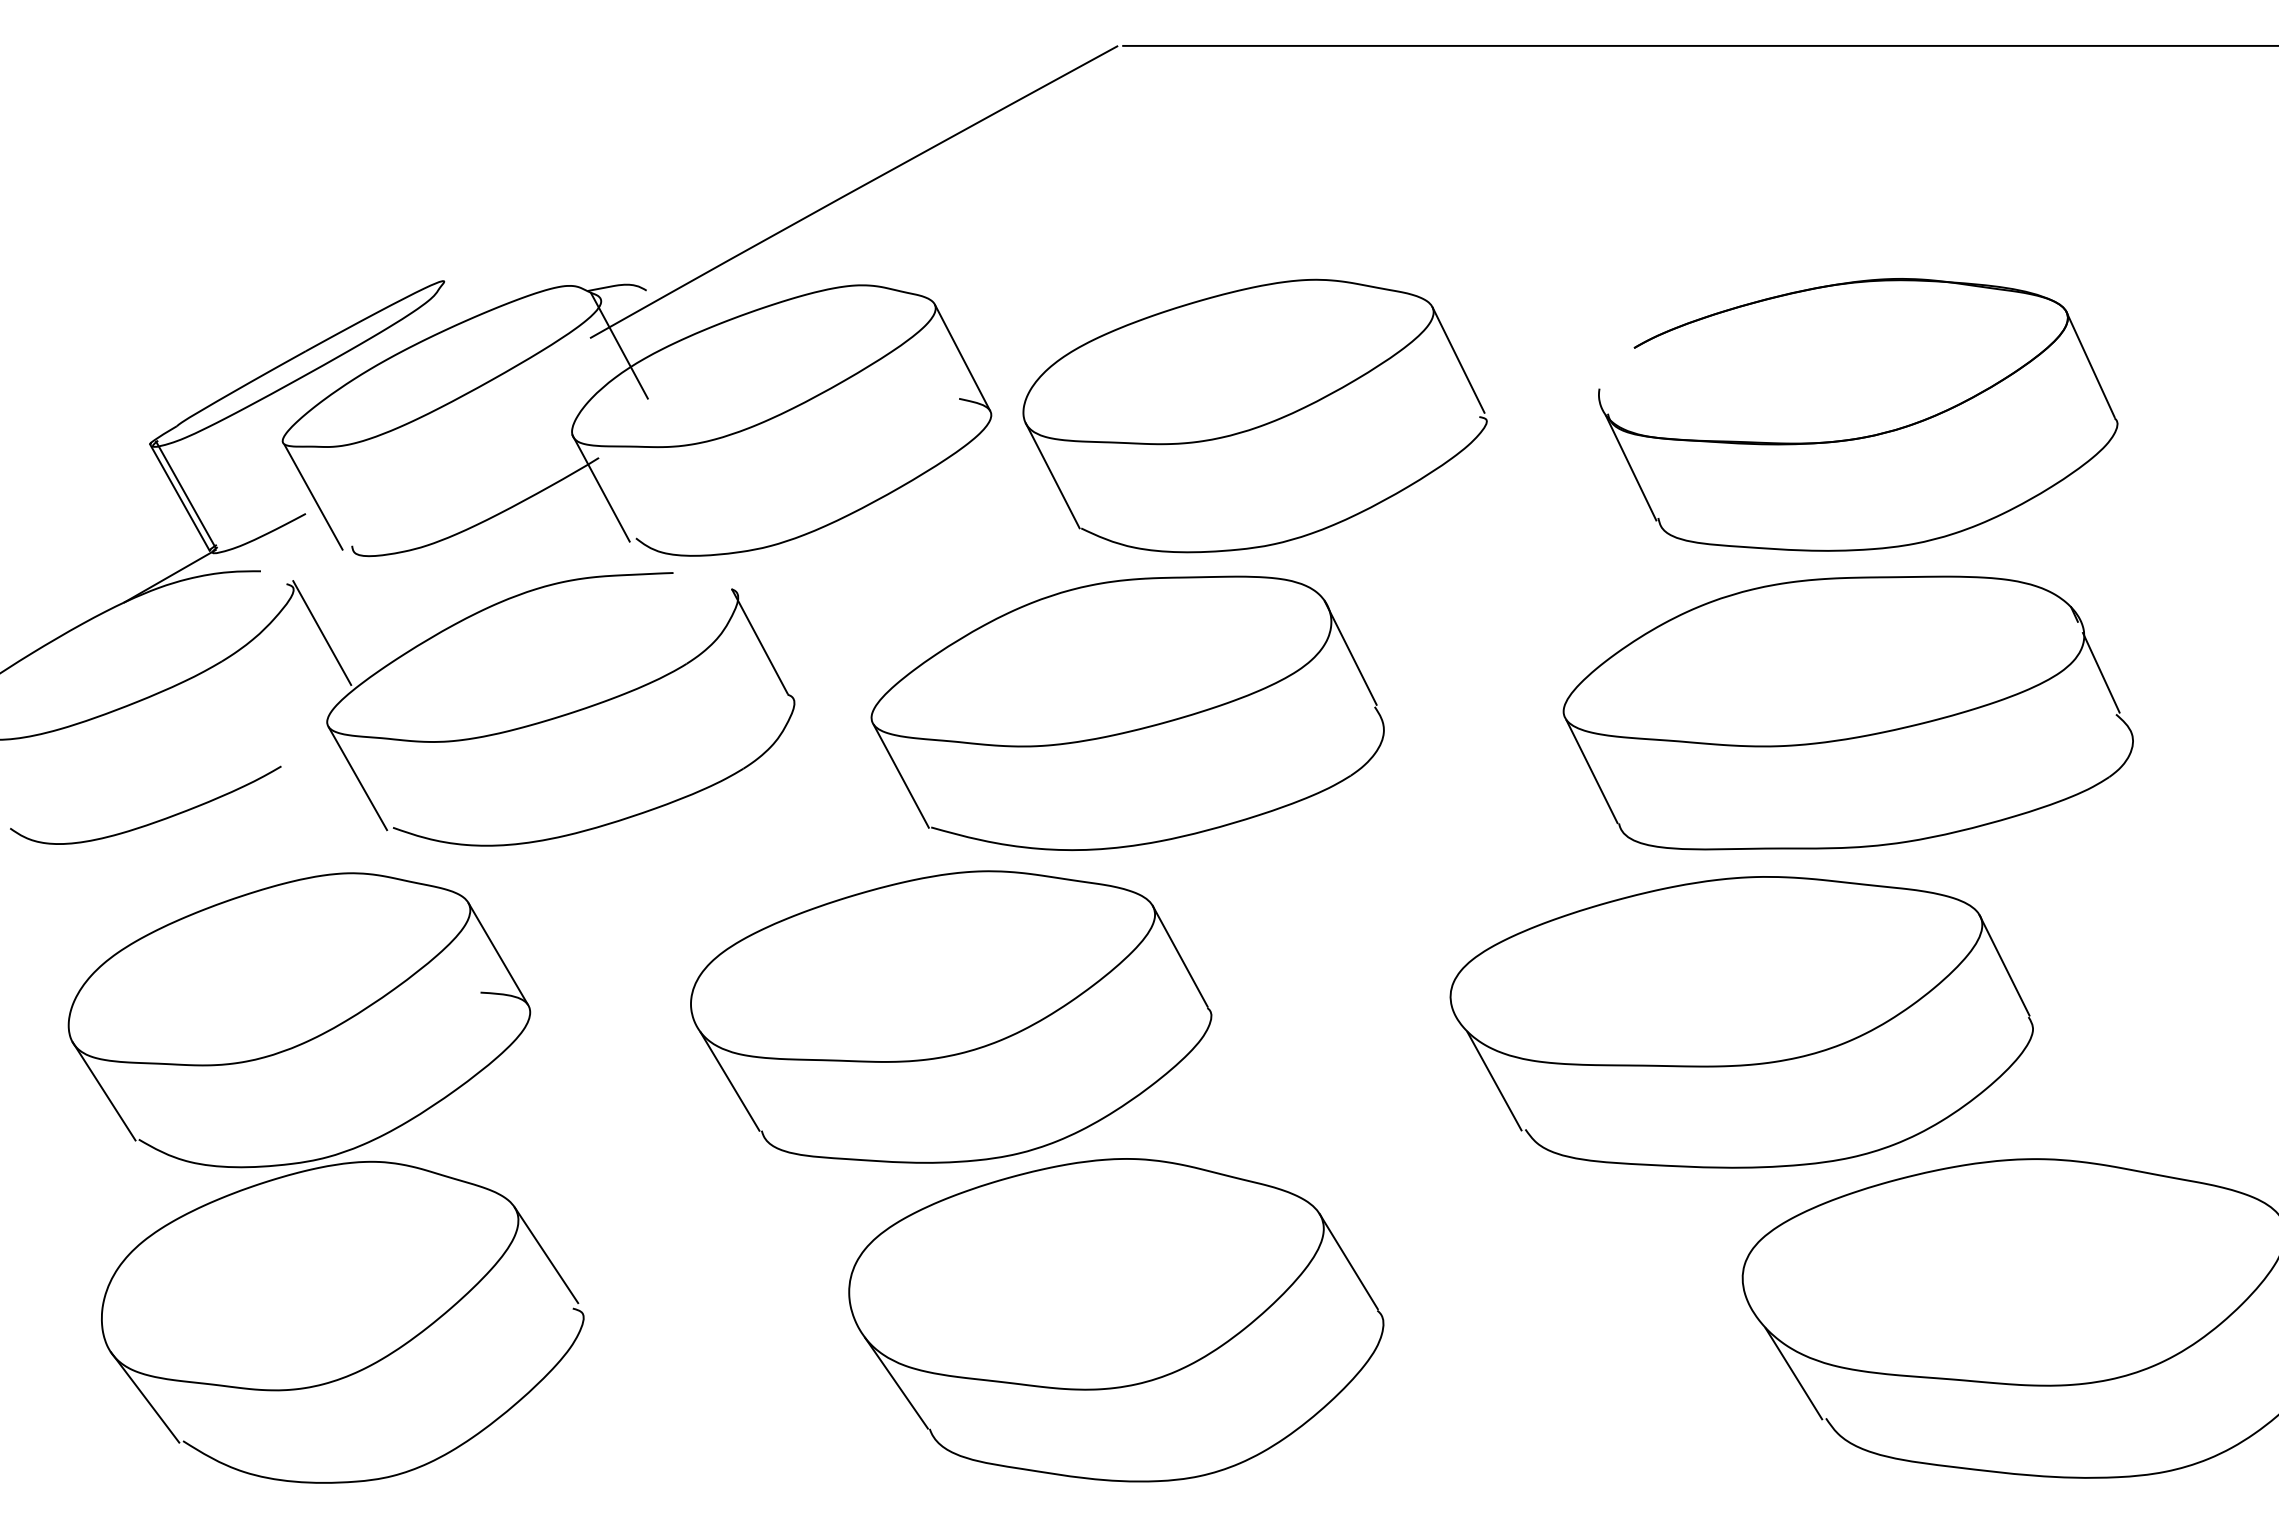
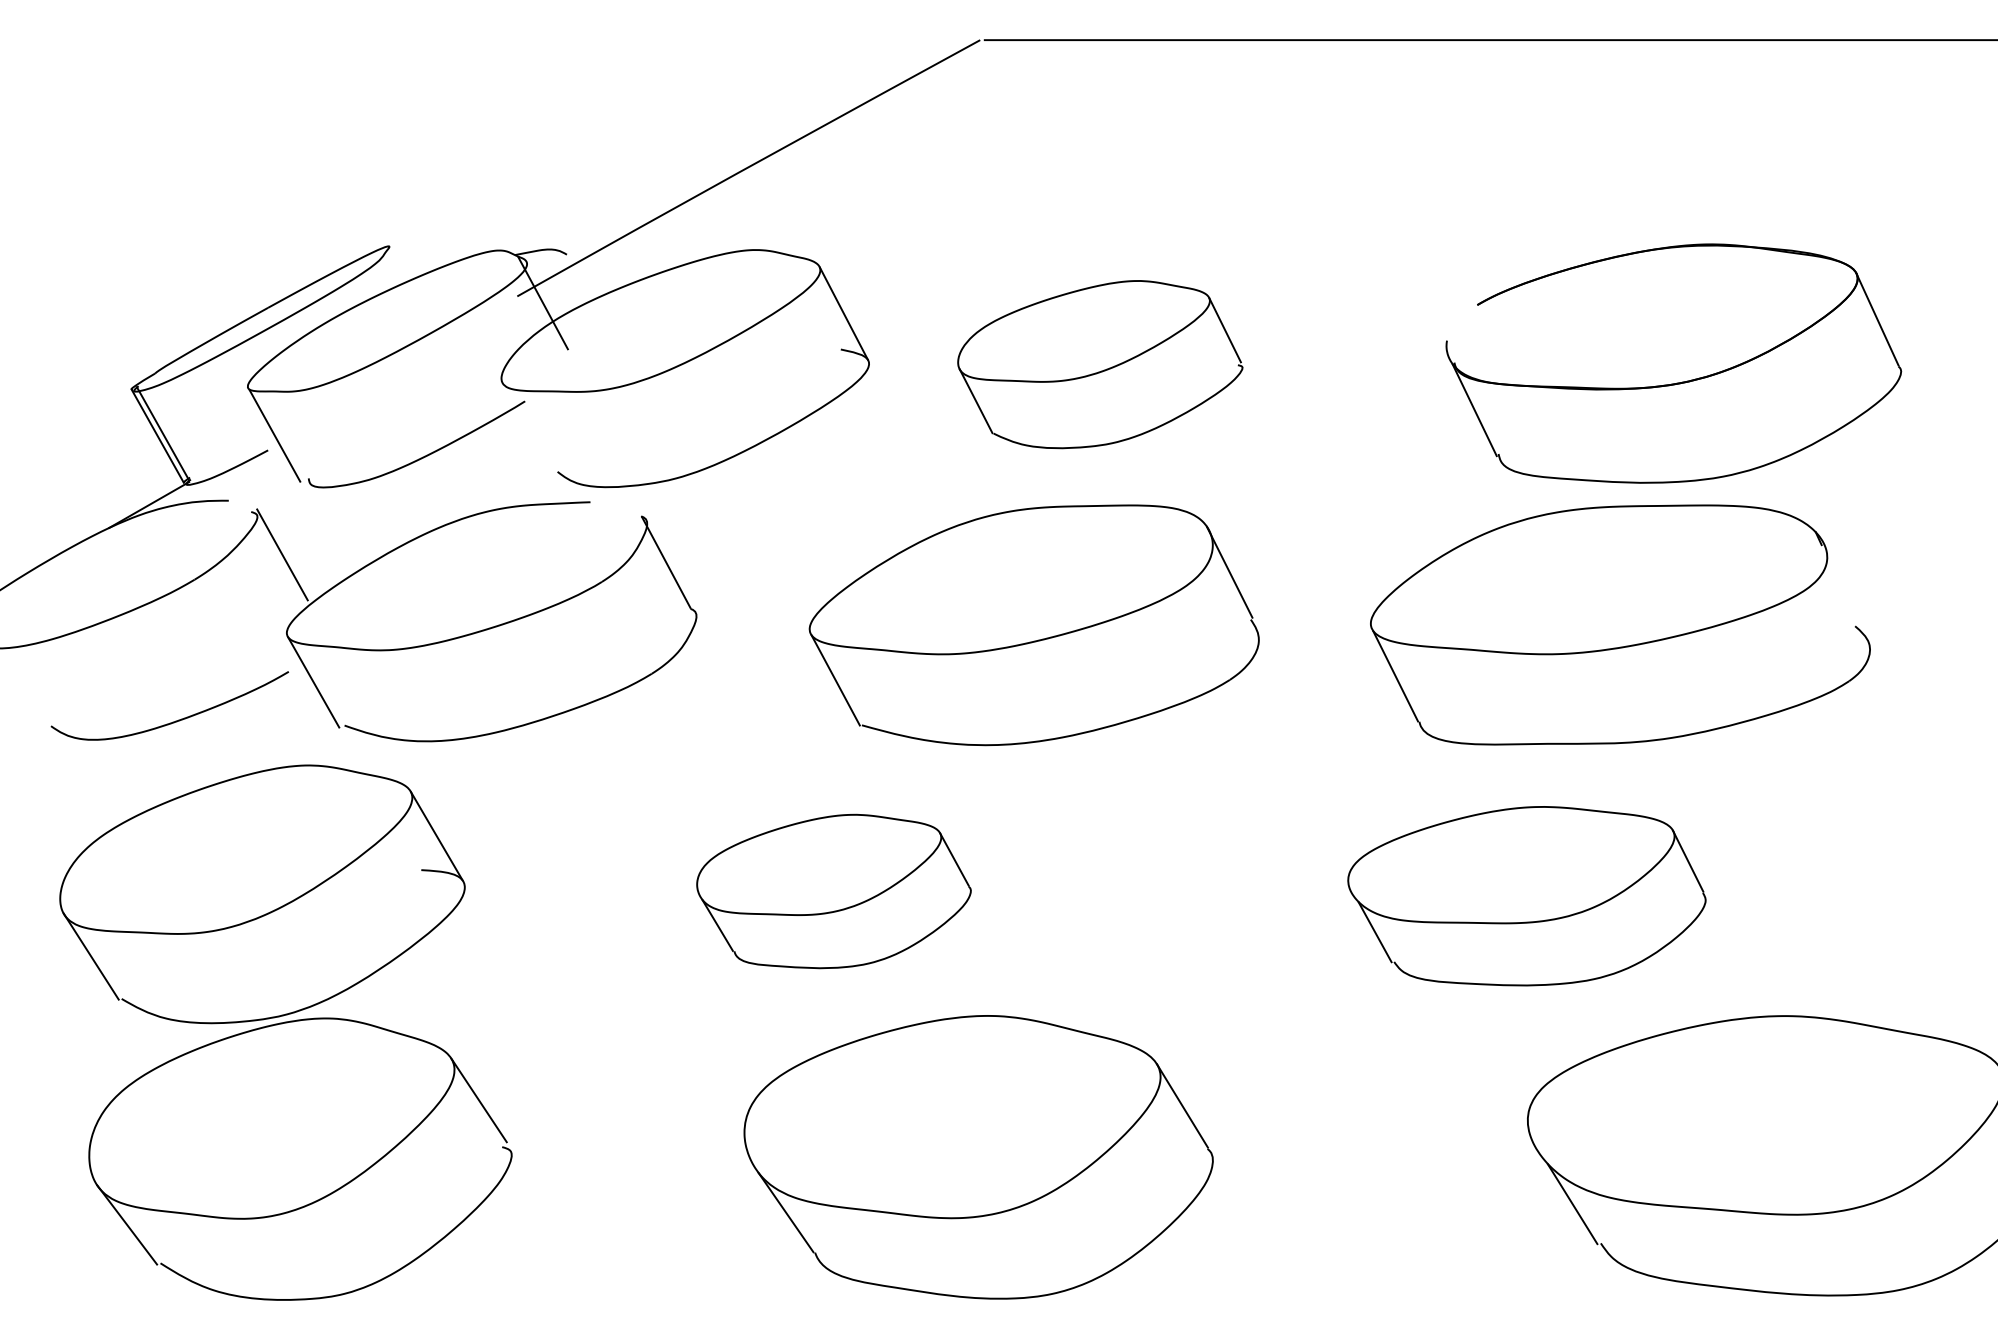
part: (1254, 415) -> (1099, 364), size x0.7
part: (1862, 436) -> (1677, 382), moved
line: (600, 488) -> (526, 428), removed
line: (2100, 672) -> (1841, 589), removed
part: (1127, 712) -> (1034, 624), moved
curve: (151, 822) -> (174, 720), moved
part: (951, 1016) -> (834, 891), size x0.6
part: (1741, 1022) -> (1526, 896), size x0.7

